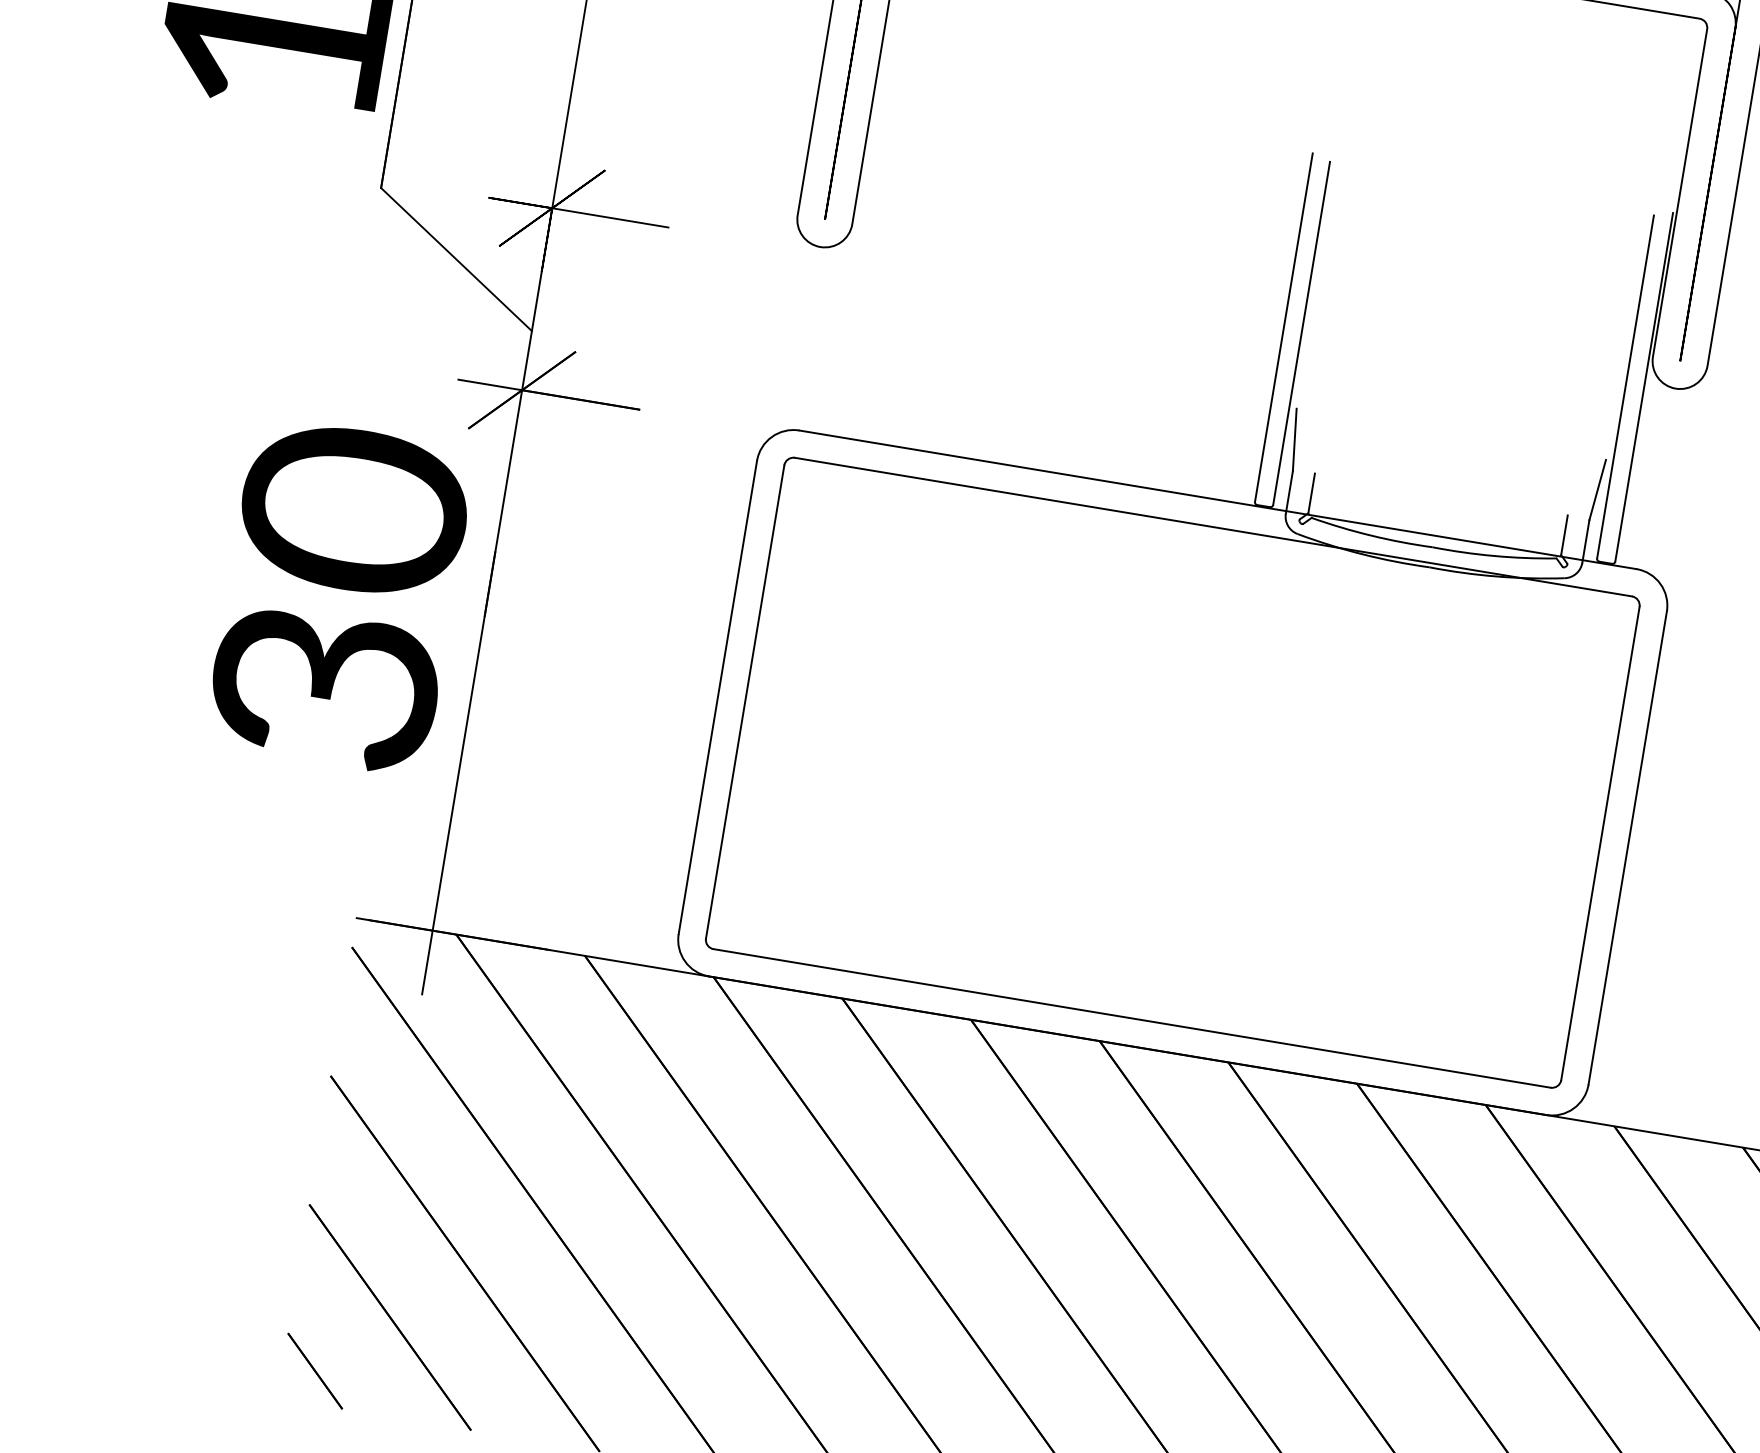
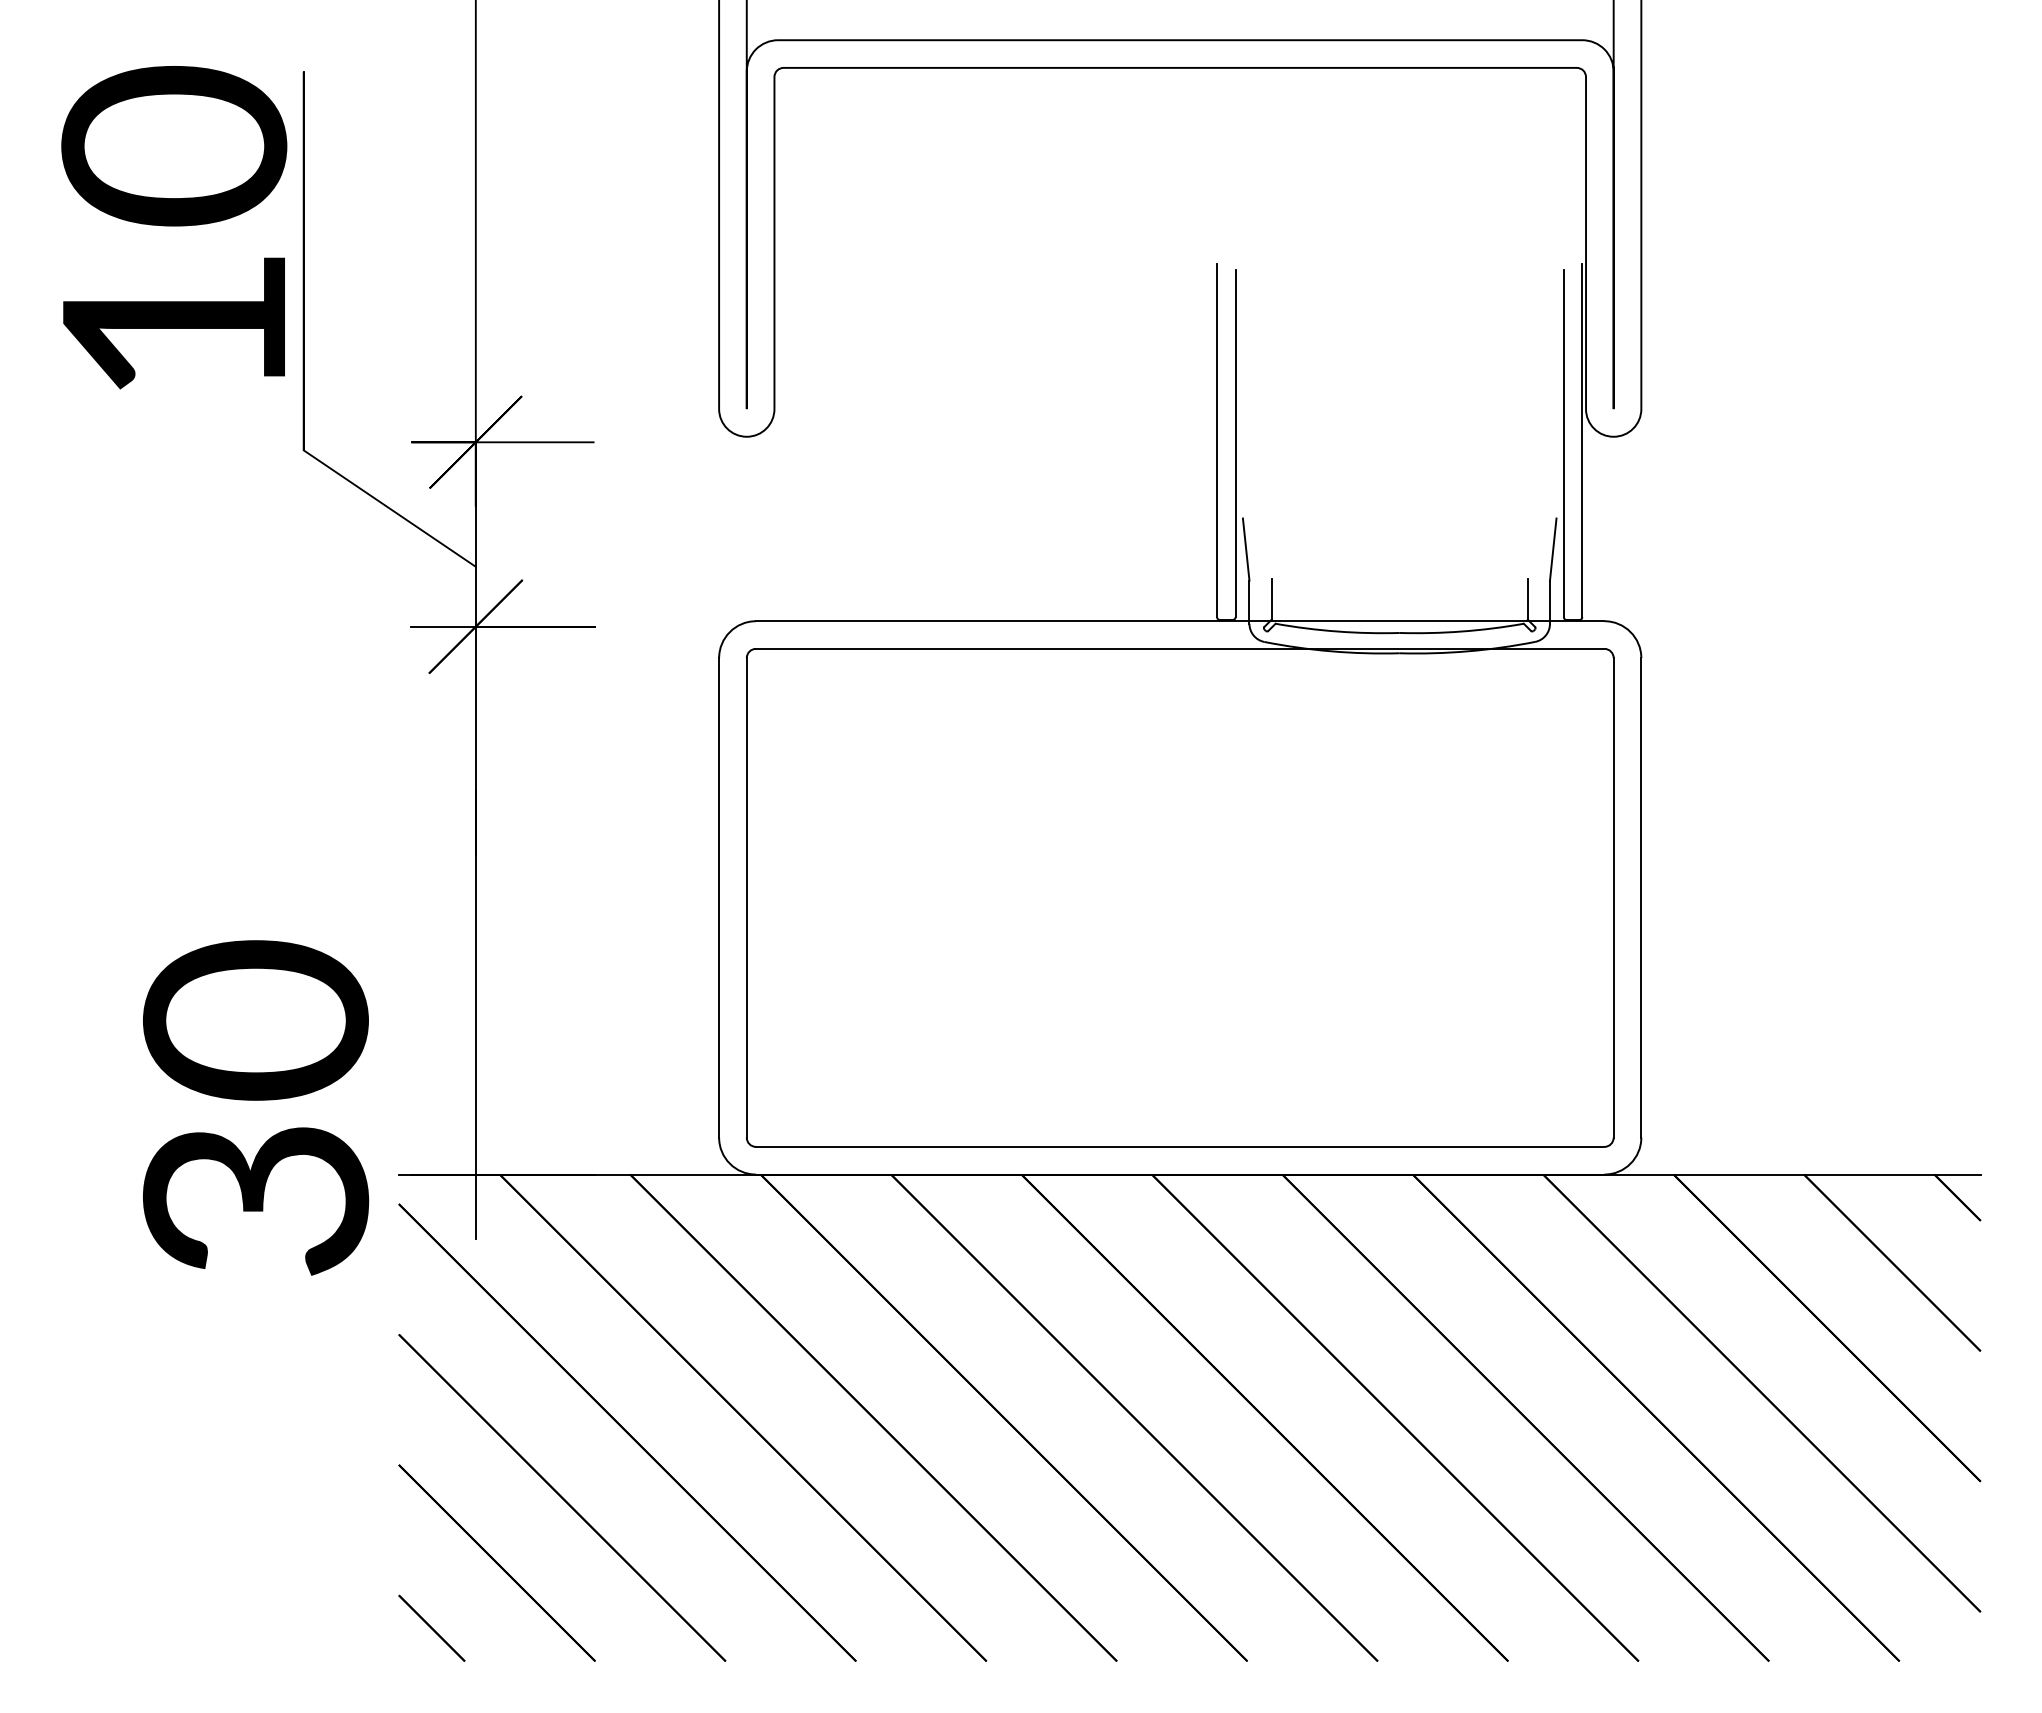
text: (340, 596) -> (256, 1107), moved

